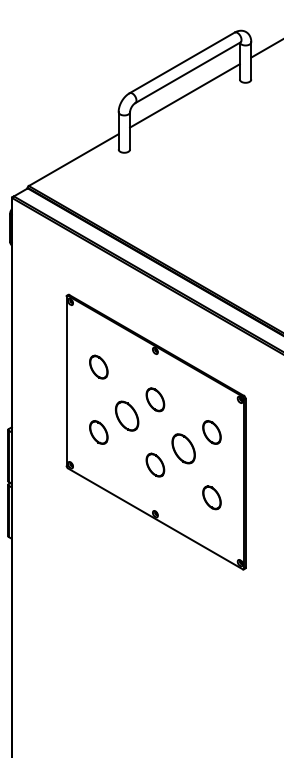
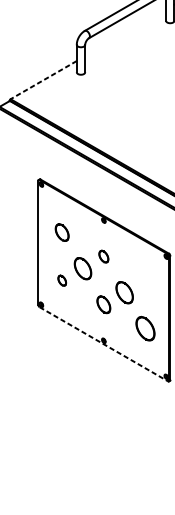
line: (184, 95) -> (125, 32), removed
line: (73, 160) -> (43, 80), solid -> dashed
part: (155, 399) -> (103, 256), size x0.7
part: (98, 432) -> (61, 280), size x0.6
part: (211, 432) -> (145, 280), removed
part: (211, 497) -> (145, 328), size x1.4
line: (155, 518) -> (103, 344), solid -> dashed

